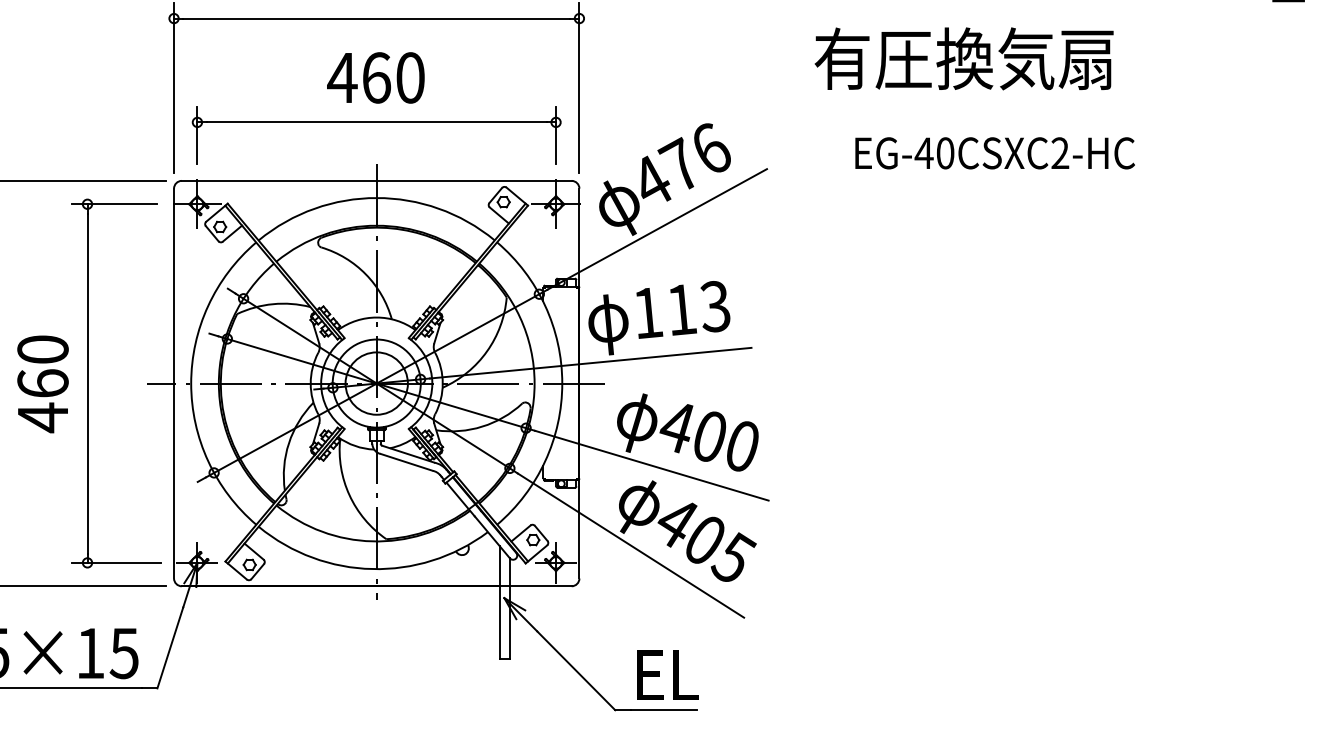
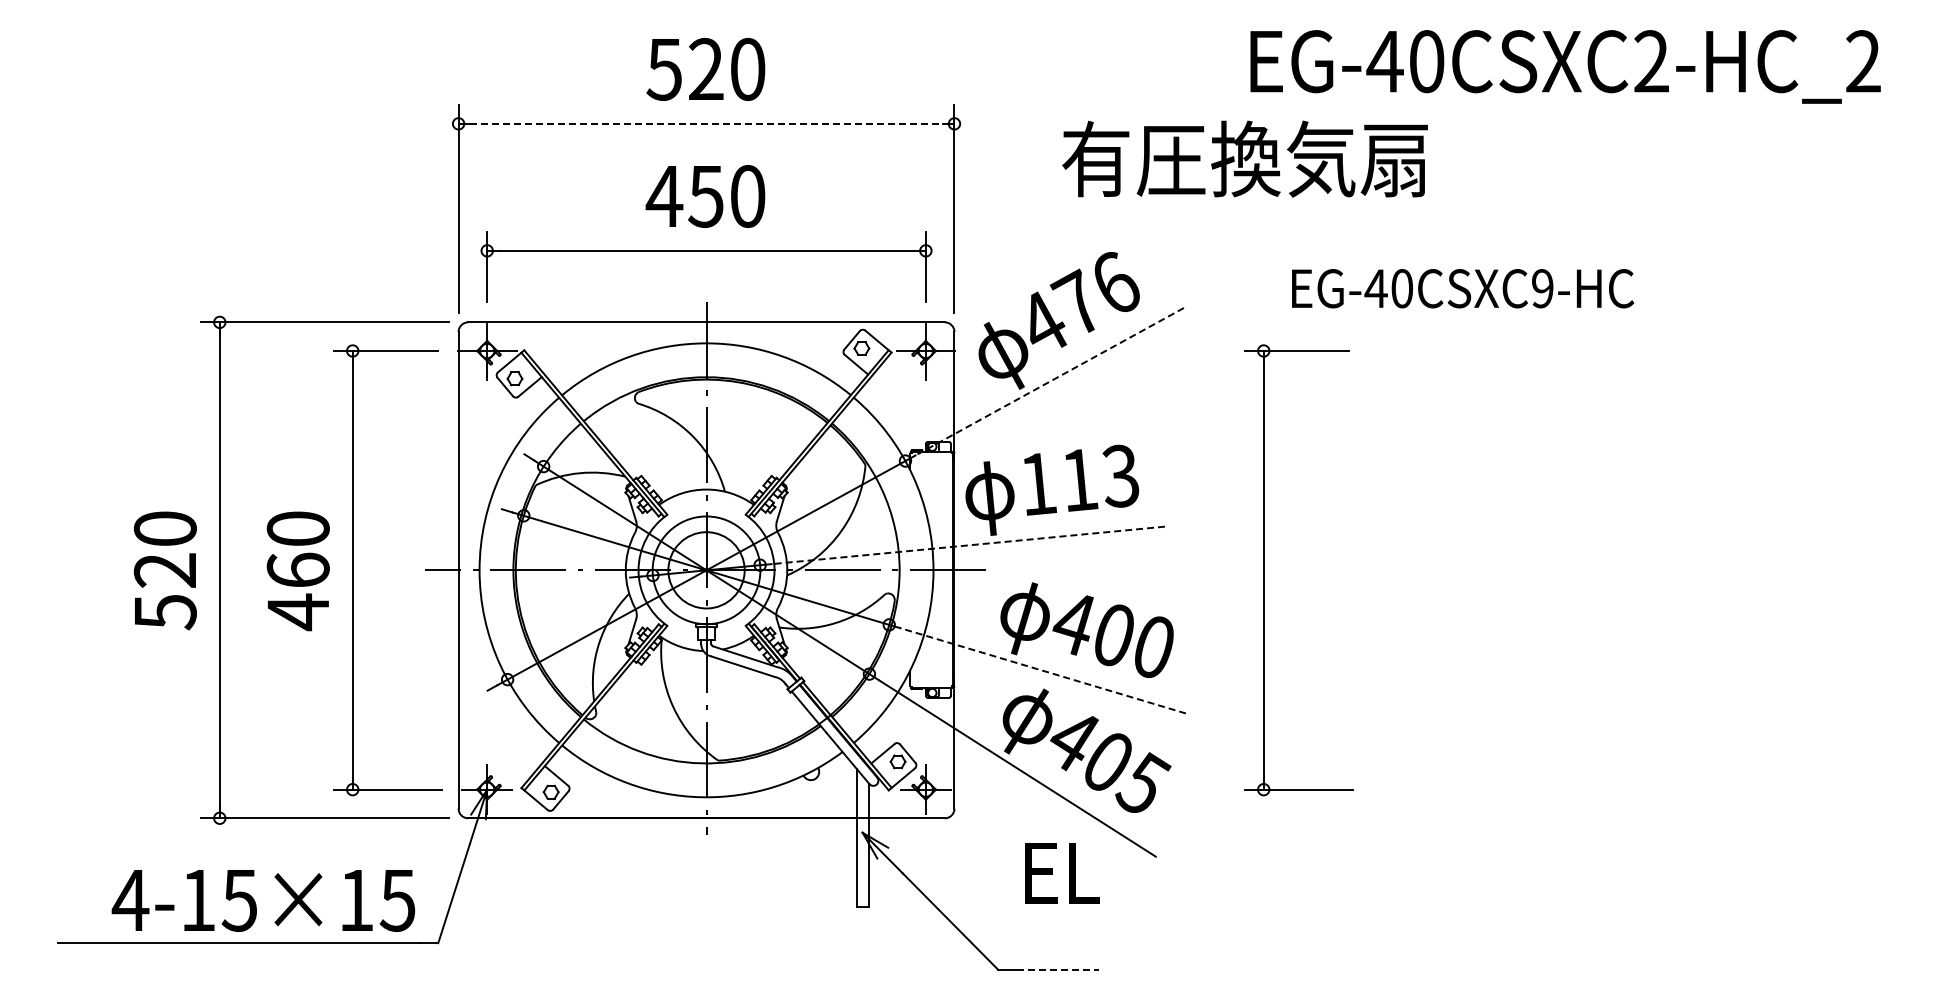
line: (376, 18) -> (706, 123), solid -> dashed
text: (963, 58) -> (1244, 158), moved
text: (376, 77) -> (706, 196), 460 -> 450
text: (1060, 153) -> (1542, 288), EG-40CSXC2-HC -> EG-40CSXC9-HC
line: (657, 230) -> (1049, 382), solid -> dashed
line: (590, 363) -> (968, 545), solid -> dashed
part: (832, 383) -> (1264, 570), added
line: (651, 465) -> (1042, 670), solid -> dashed
text: (667, 675) -> (1062, 873), moved
line: (664, 709) -> (1058, 969), solid -> dashed

